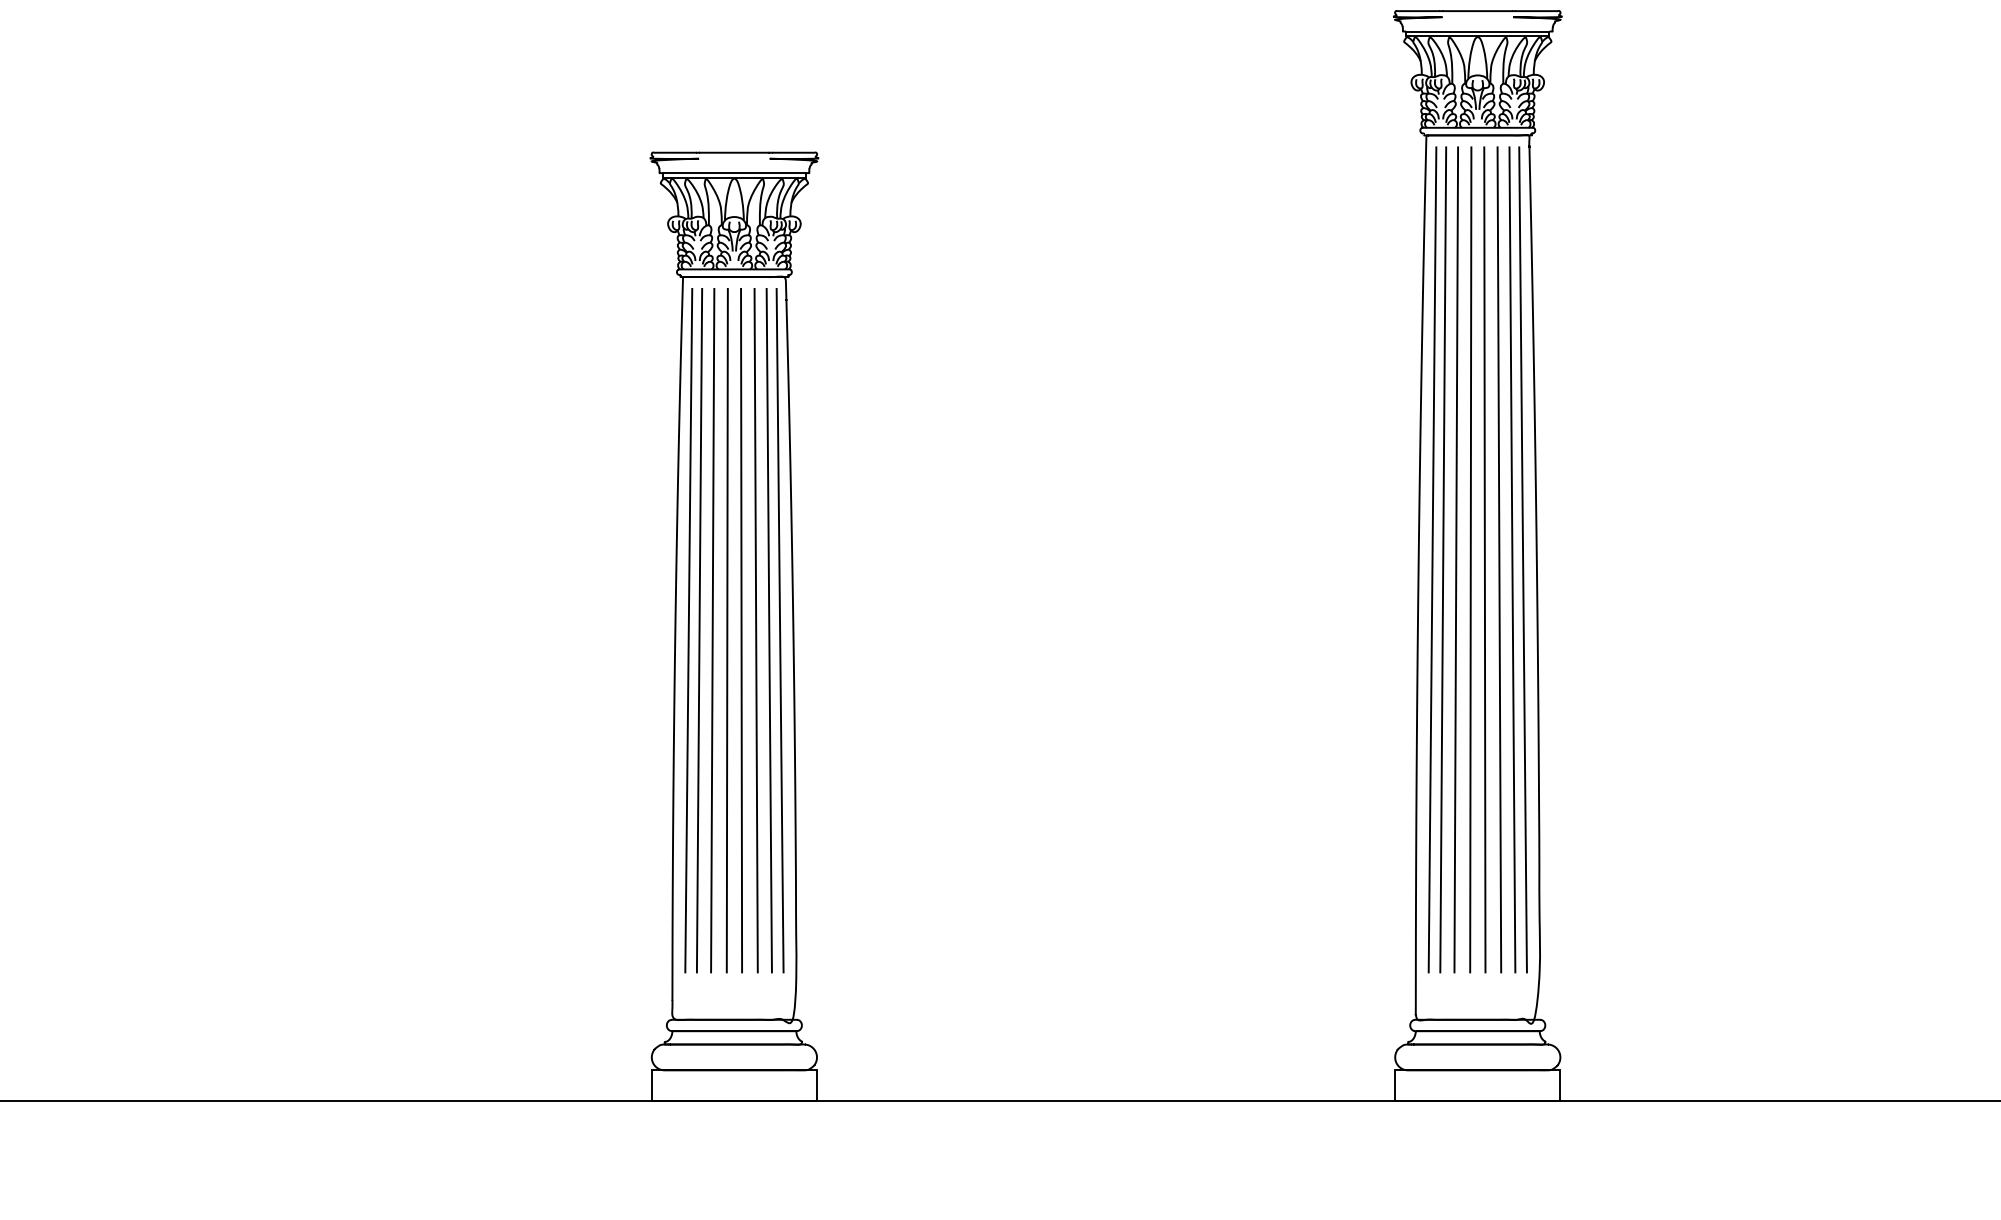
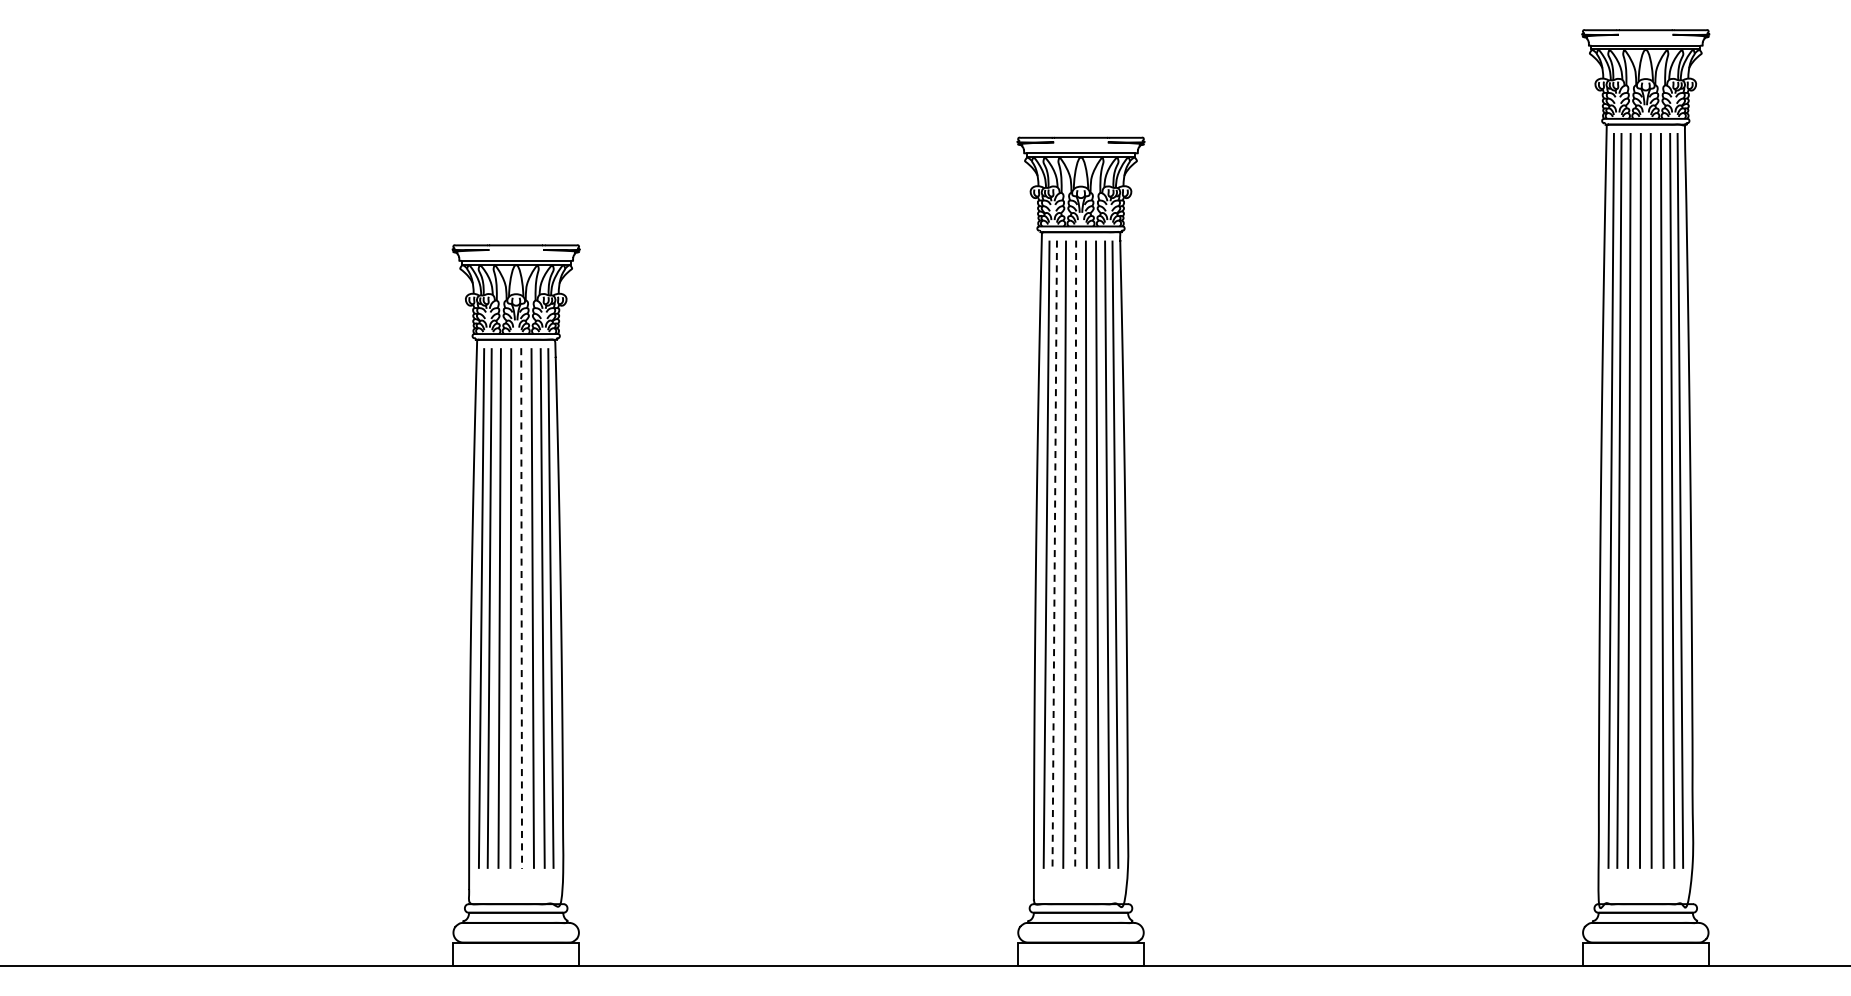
line: (1442, 560) -> (1054, 555), solid -> dashed
line: (1470, 560) -> (1075, 555), solid -> dashed
line: (741, 631) -> (521, 609), solid -> dashed

